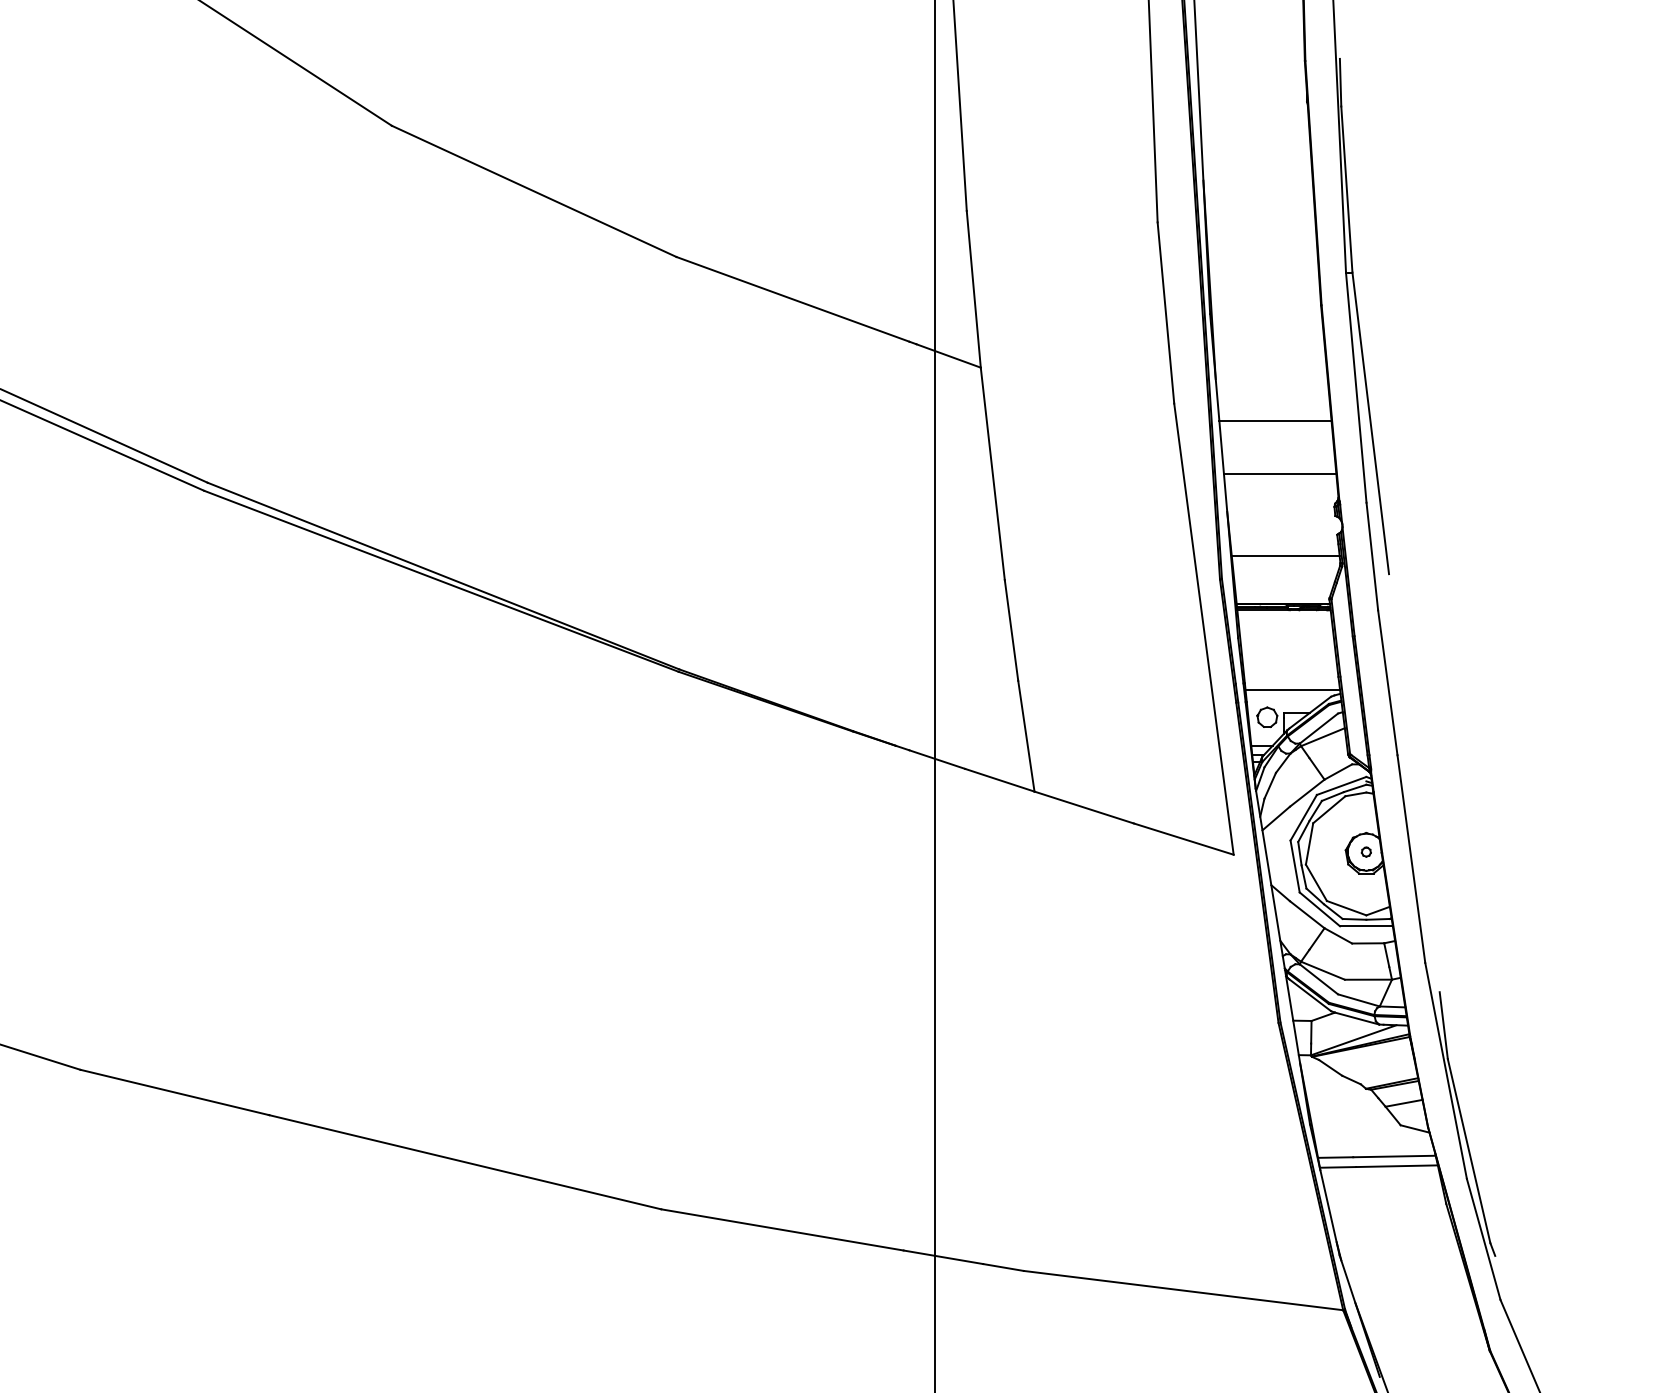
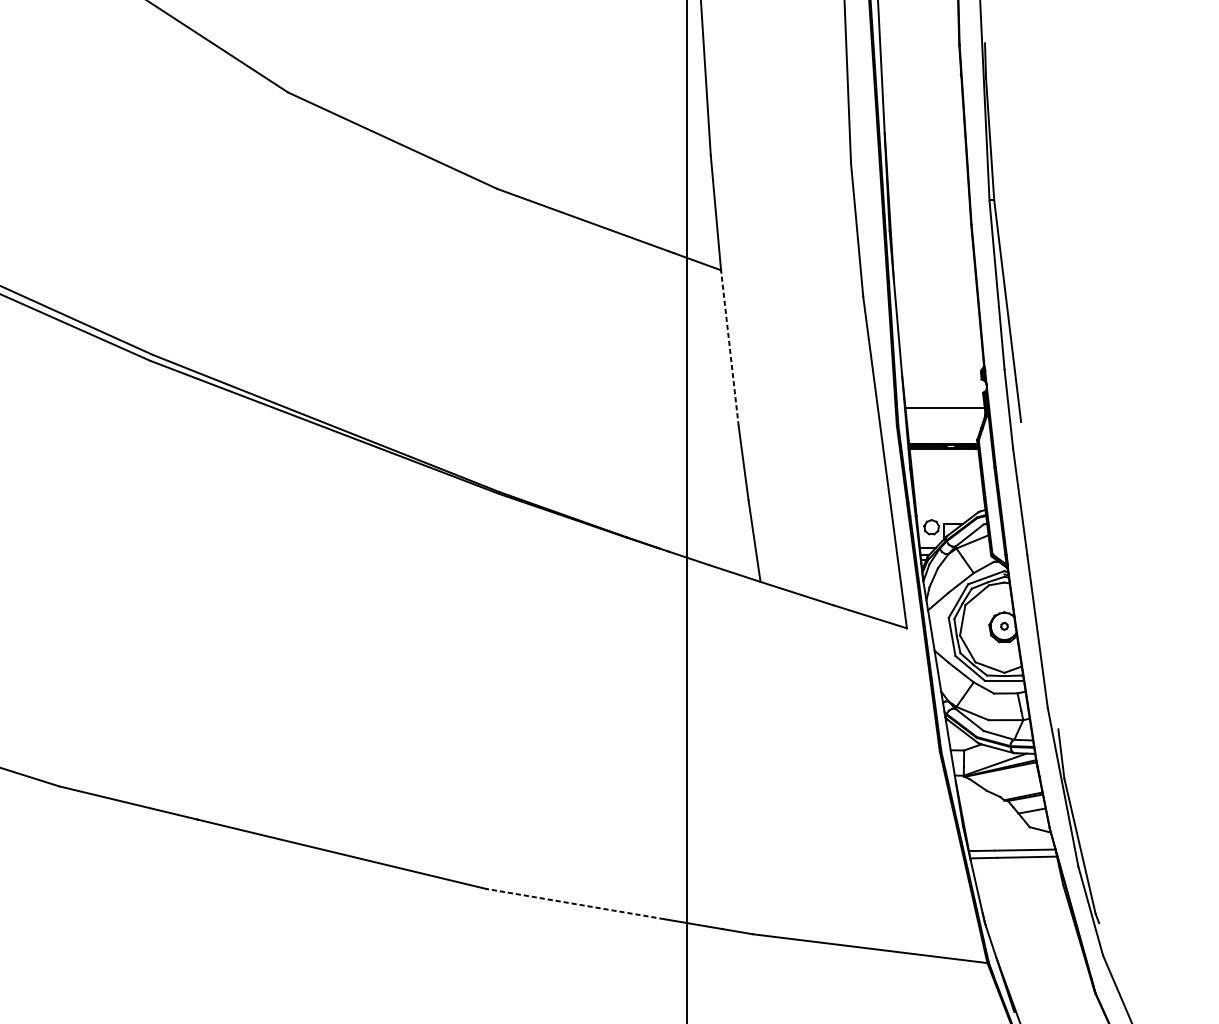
line: (1275, 420) -> (937, 309), removed
line: (992, 473) -> (729, 348), solid -> dashed
line: (1279, 473) -> (940, 348), removed
line: (1292, 690) -> (950, 507), removed
line: (782, 1229) -> (575, 903), solid -> dashed

